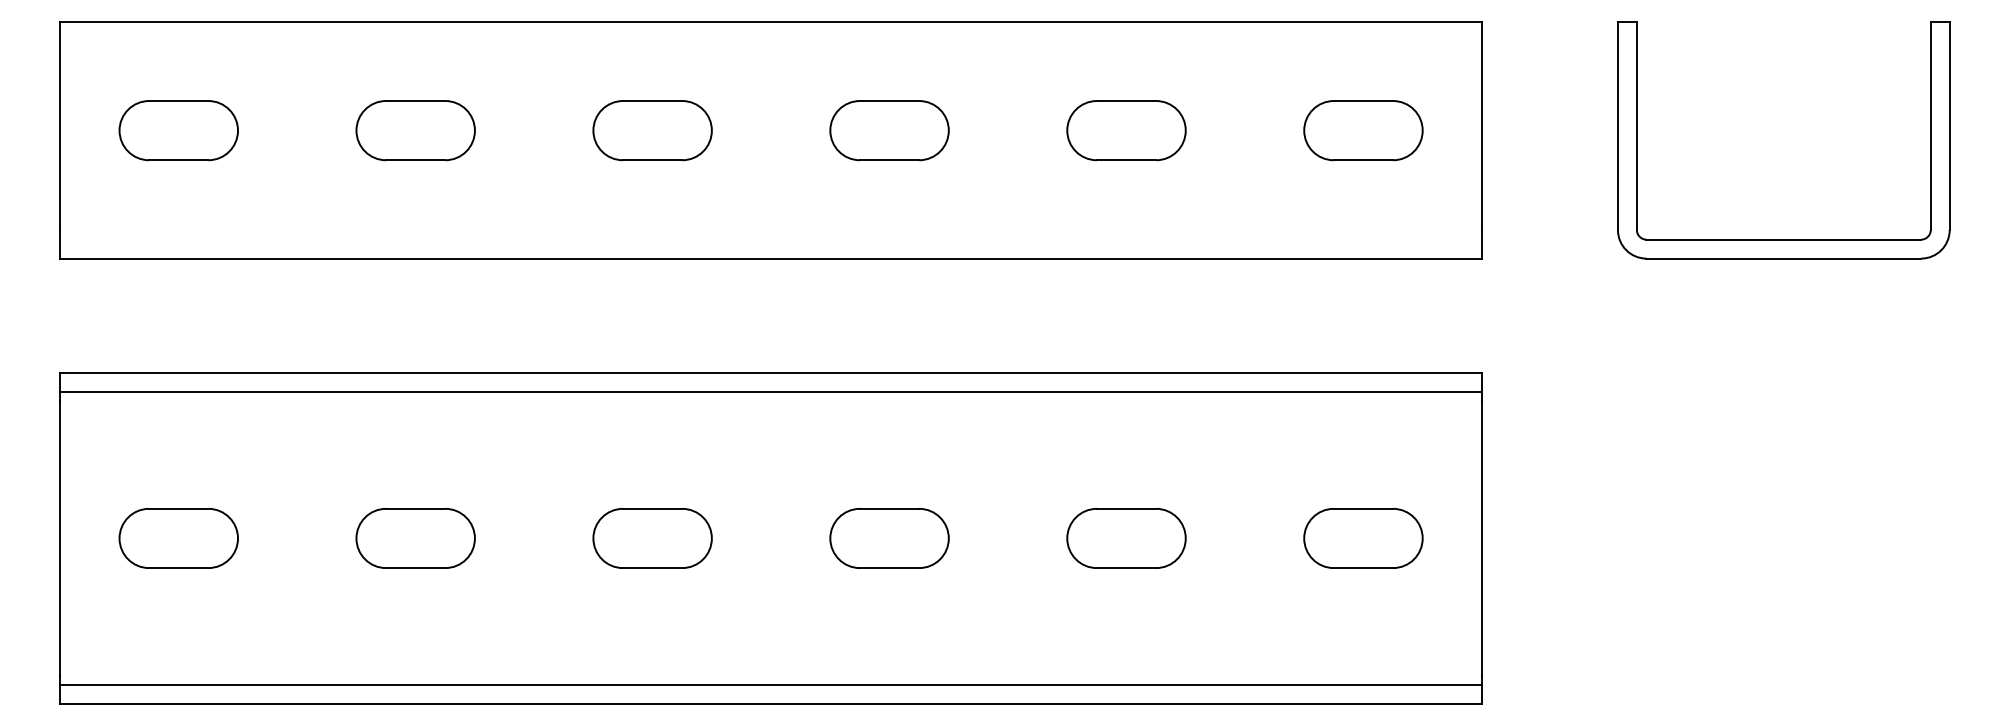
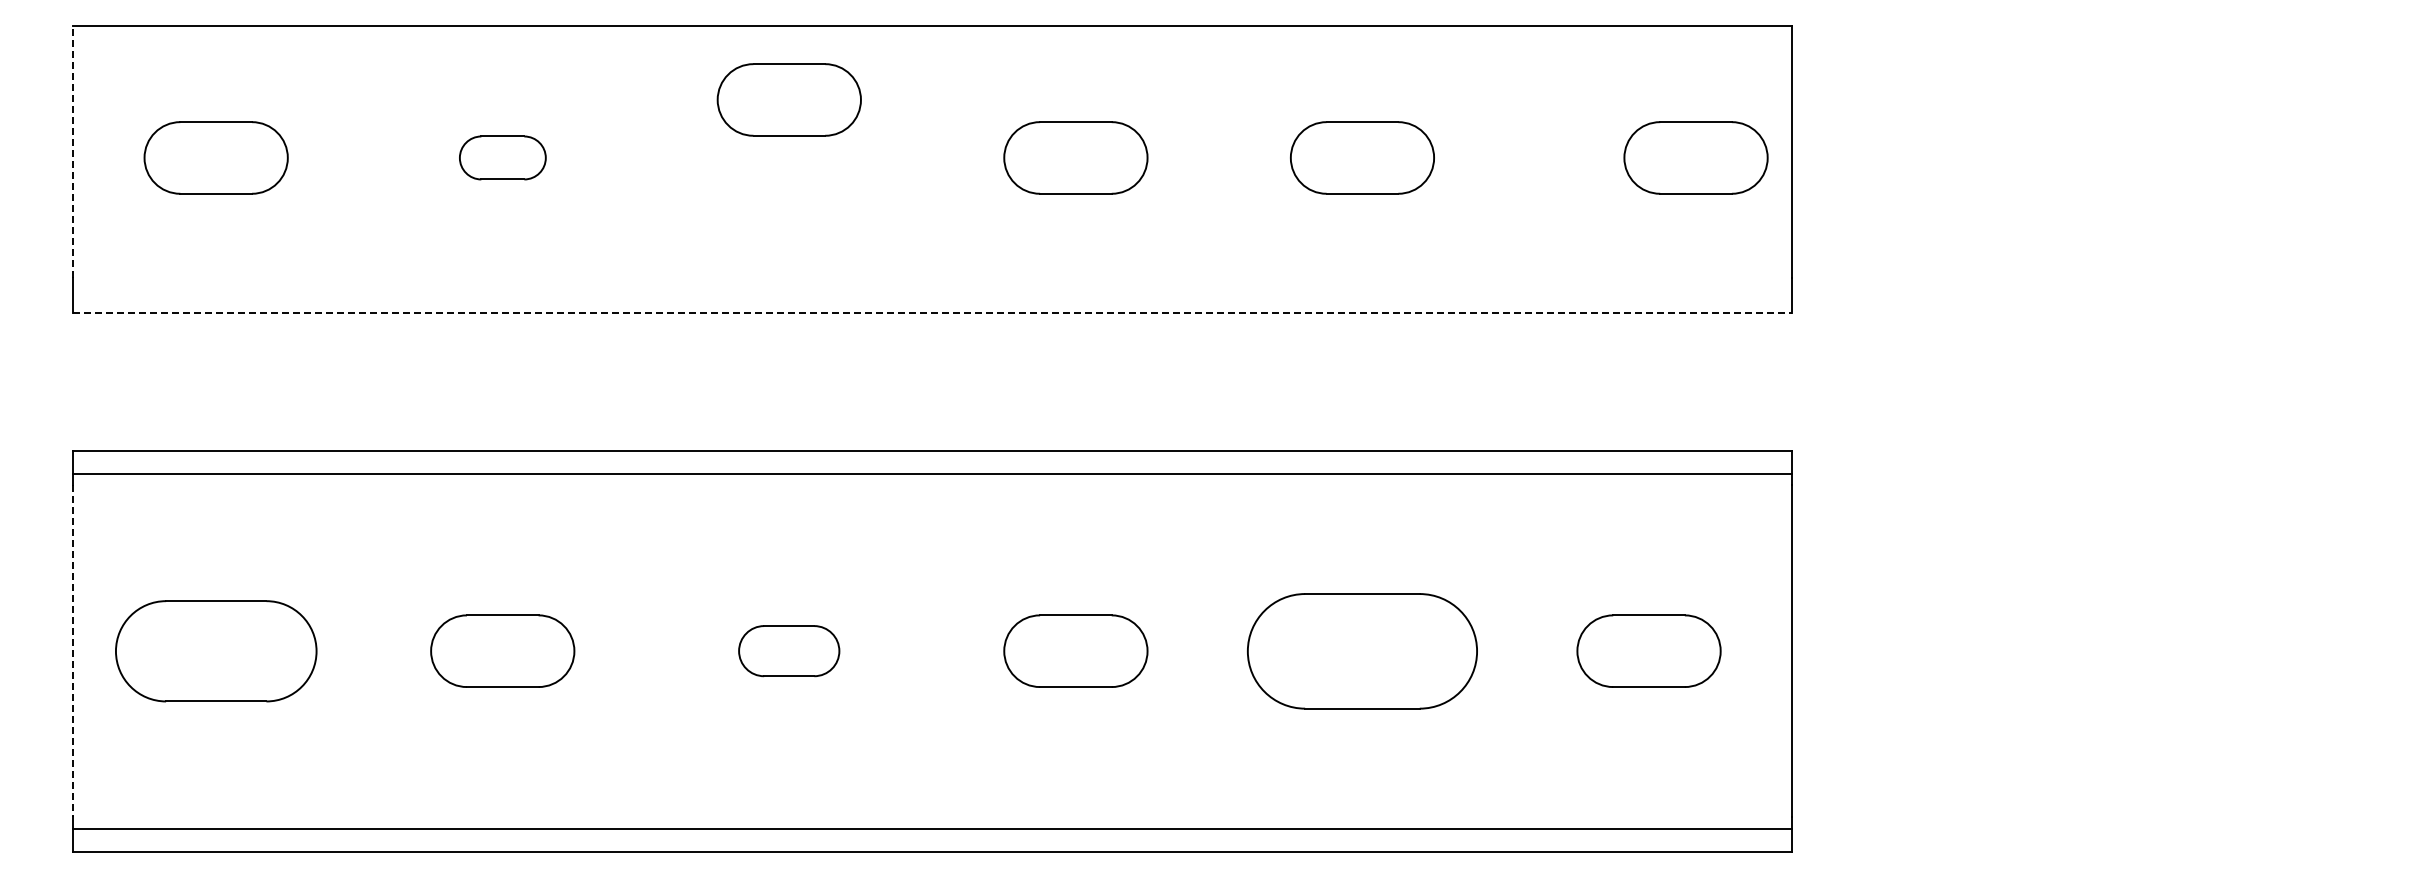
line: (59, 125) -> (72, 151), solid -> dashed
part: (415, 130) -> (502, 157), size x0.6
part: (651, 130) -> (788, 99), moved
part: (1363, 130) -> (1695, 157), moved
part: (1783, 239) -> (2157, 289), removed
line: (771, 258) -> (932, 312), solid -> dashed
part: (178, 537) -> (215, 650), size x1.4
part: (651, 537) -> (788, 650), size x0.7
part: (1126, 537) -> (1362, 650), size x1.6
line: (59, 538) -> (72, 651), solid -> dashed

